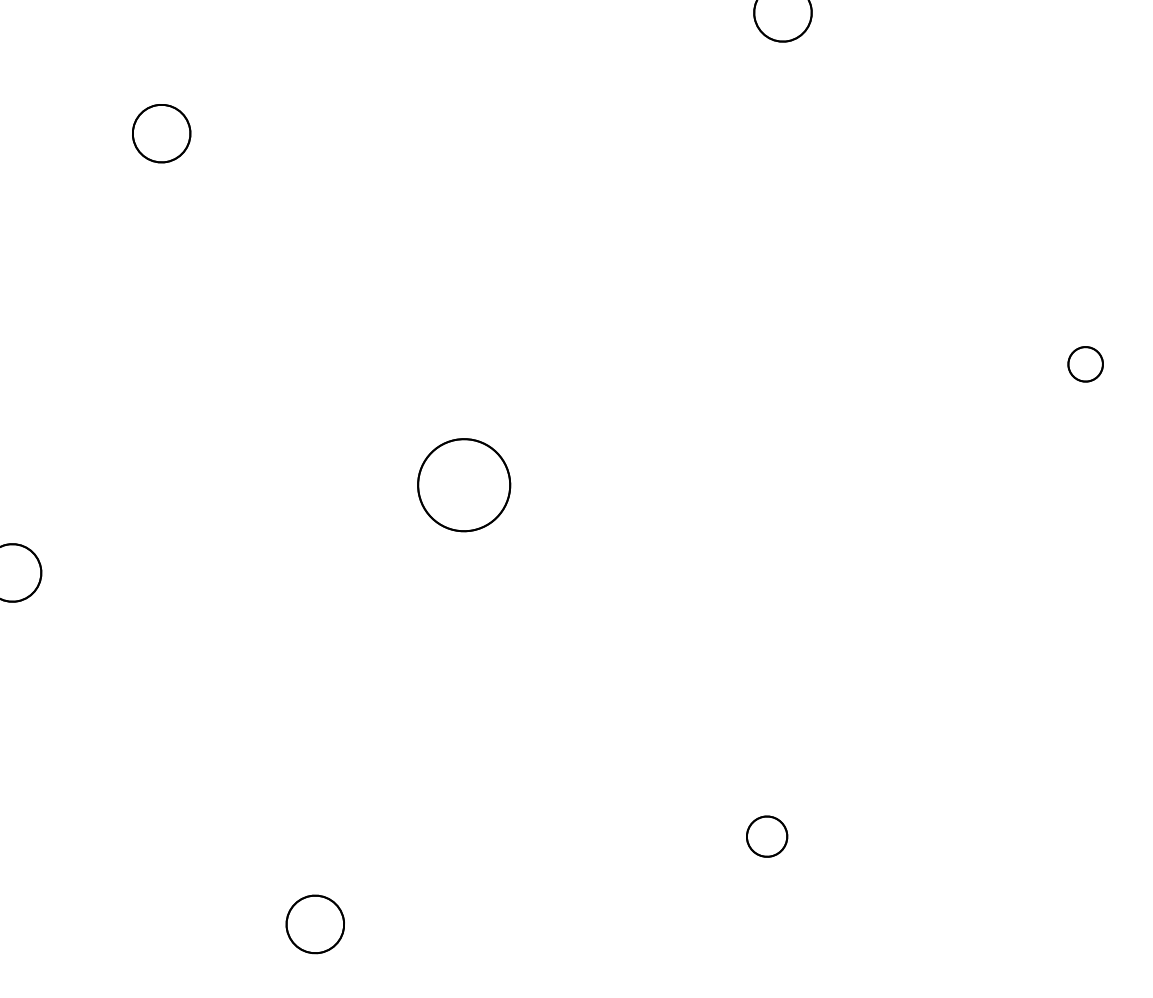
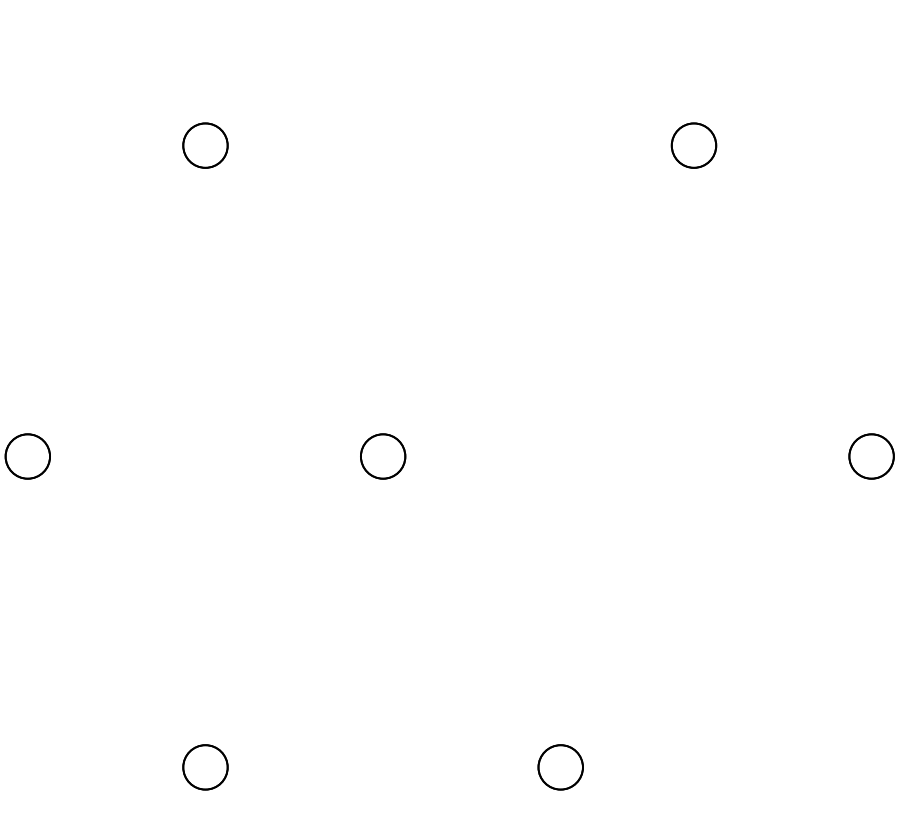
part: (1085, 364) -> (871, 456), size x1.67
part: (464, 484) -> (383, 456), size x0.62
part: (766, 836) -> (560, 767), size x1.43

